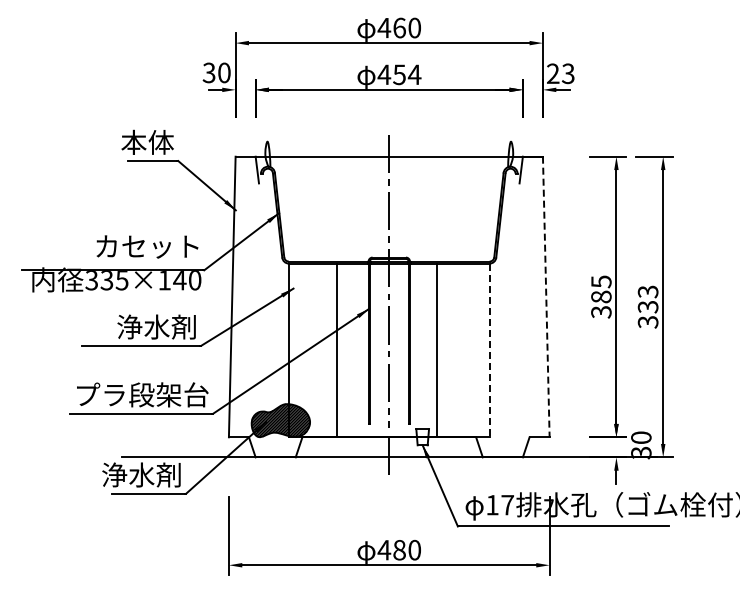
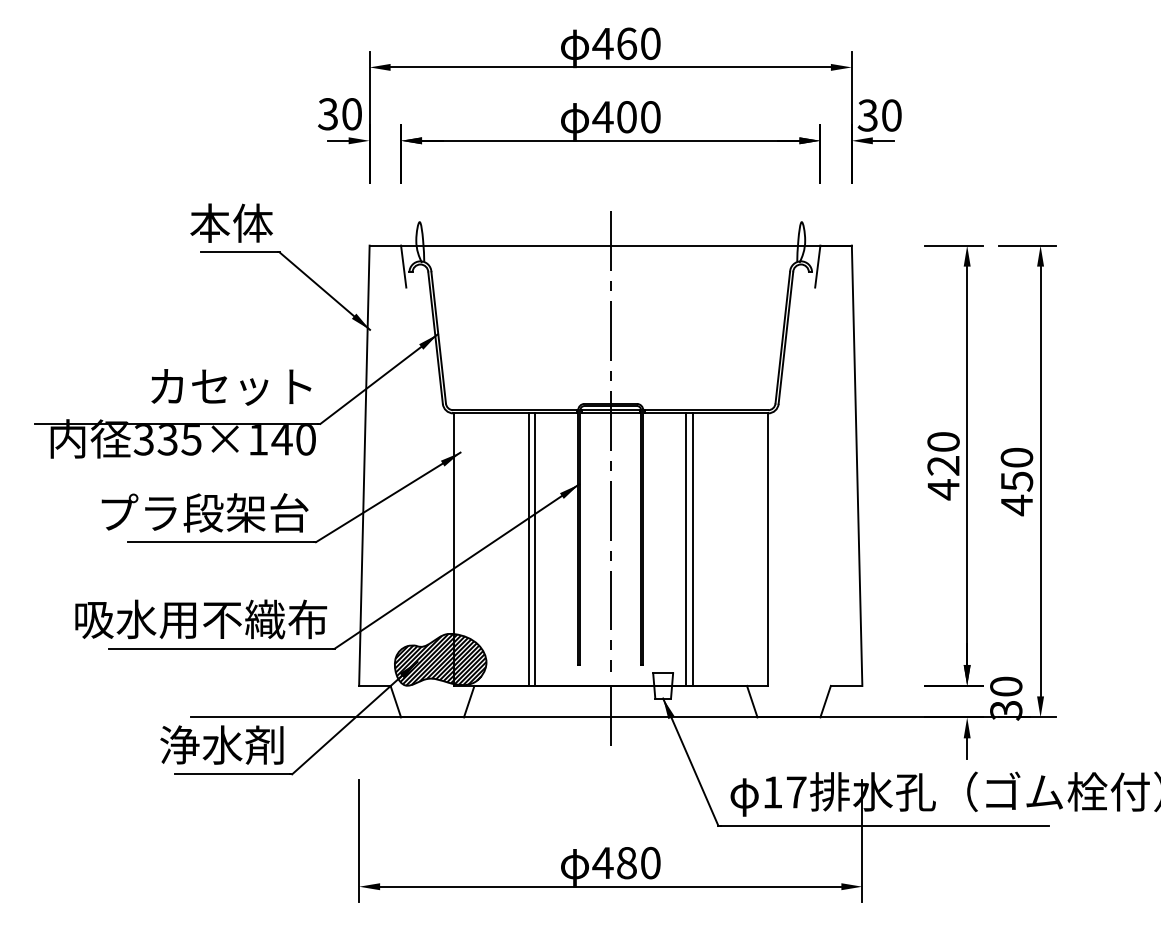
text: (560, 73) -> (879, 115), 23 -> 30
text: (407, 74) -> (639, 116), 454 -> 400
line: (546, 297) -> (857, 466), dashed -> solid
text: (601, 297) -> (943, 466), 385 -> 420
text: (647, 307) -> (1015, 482), 333 -> 450
text: (130, 326) -> (204, 512), 浄水剤 -> プラ段架台
line: (341, 350) -> (535, 549), added
line: (441, 350) -> (692, 549), added
line: (489, 350) -> (768, 549), dashed -> solid
text: (128, 394) -> (201, 618), プラ段架台 -> 吸水用不織布

